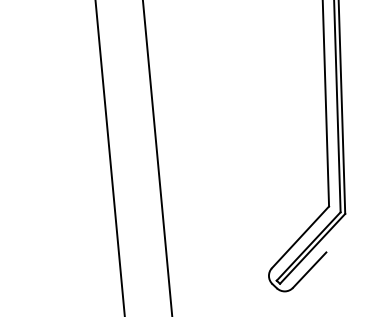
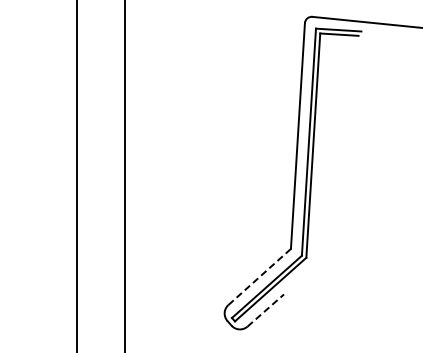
line: (300, 237) -> (259, 277), solid -> dashed
line: (310, 270) -> (266, 310), solid -> dashed

